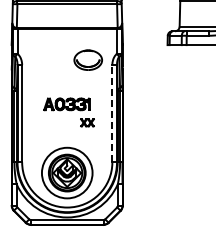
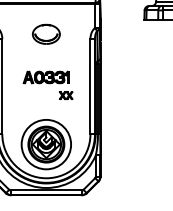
part: (87, 59) -> (45, 33), moved
line: (112, 113) -> (90, 86), dashed -> solid

